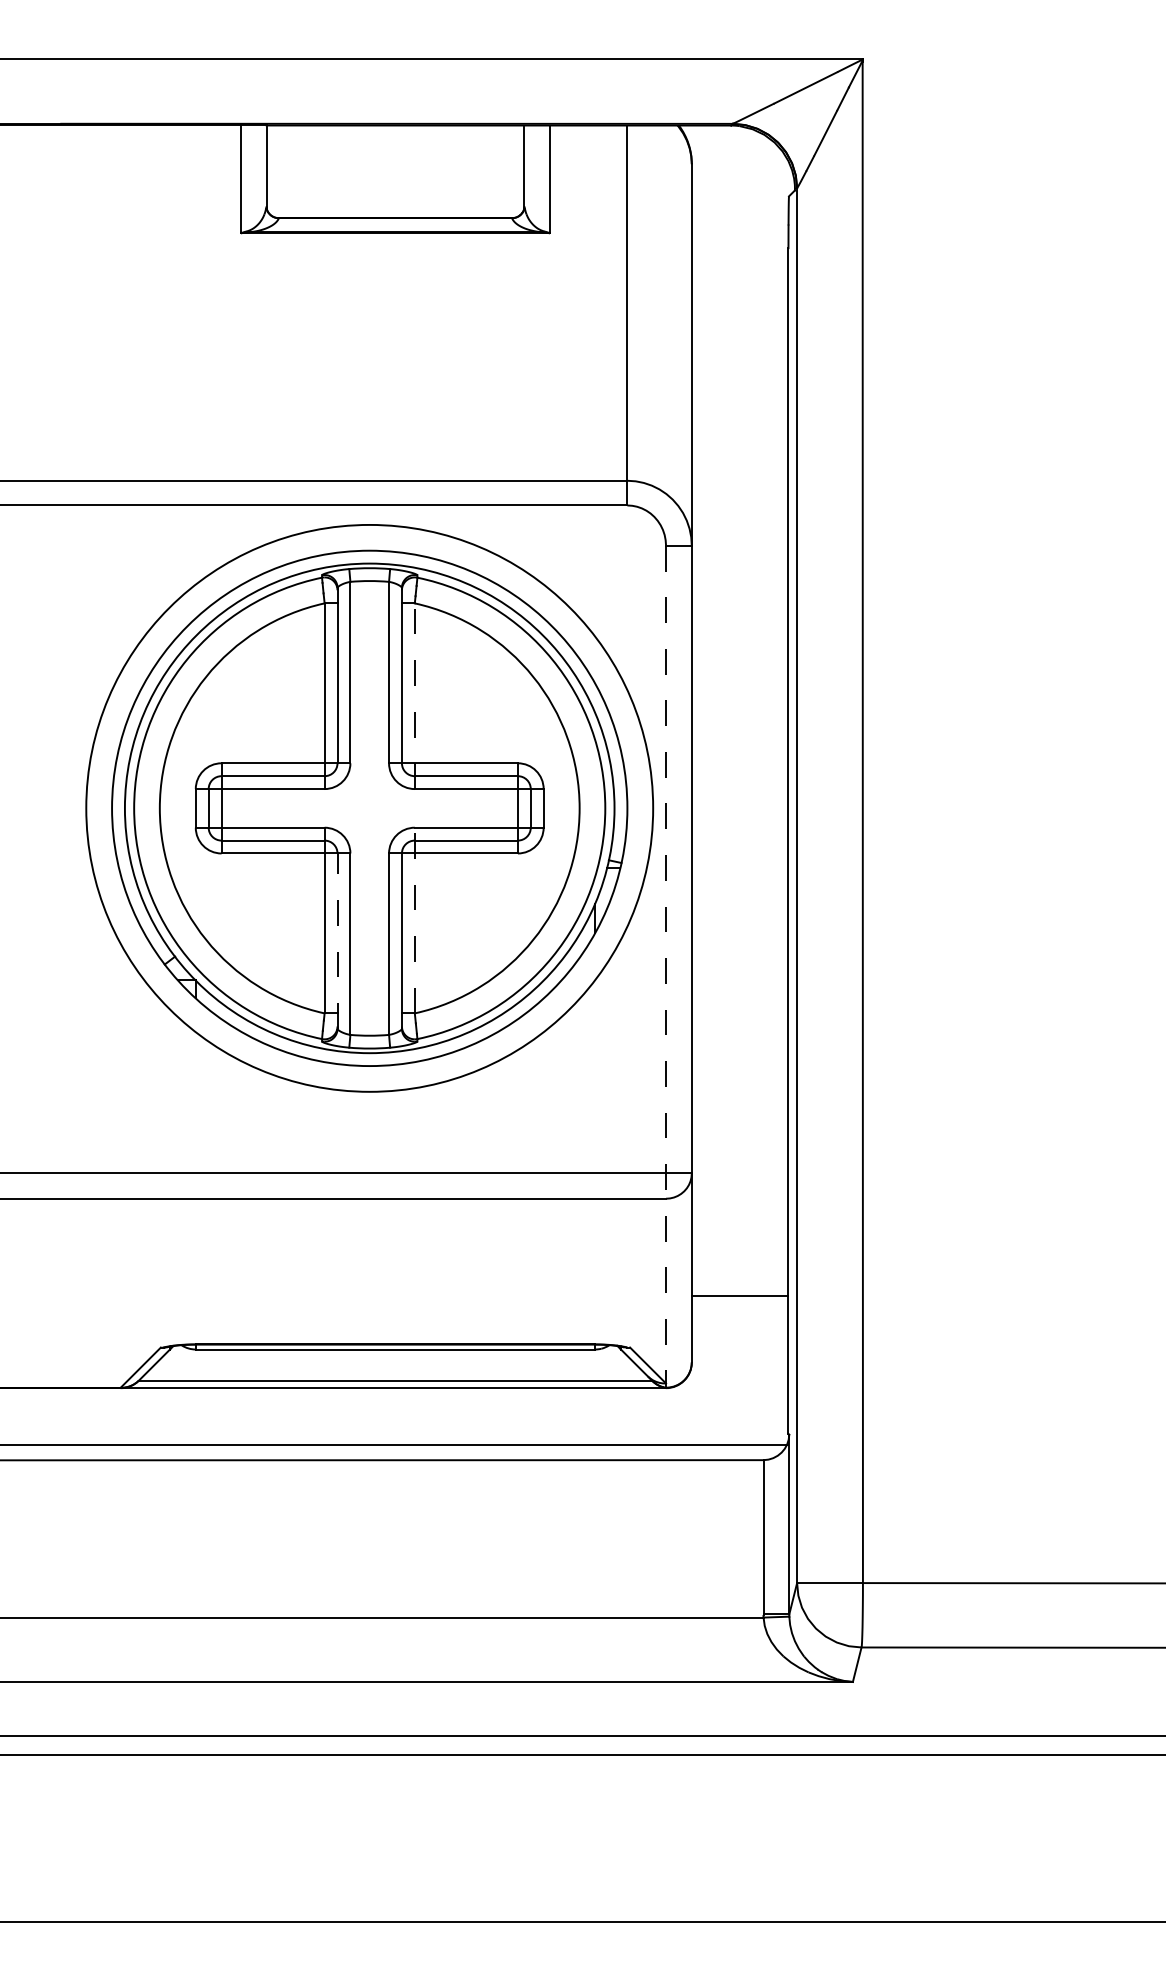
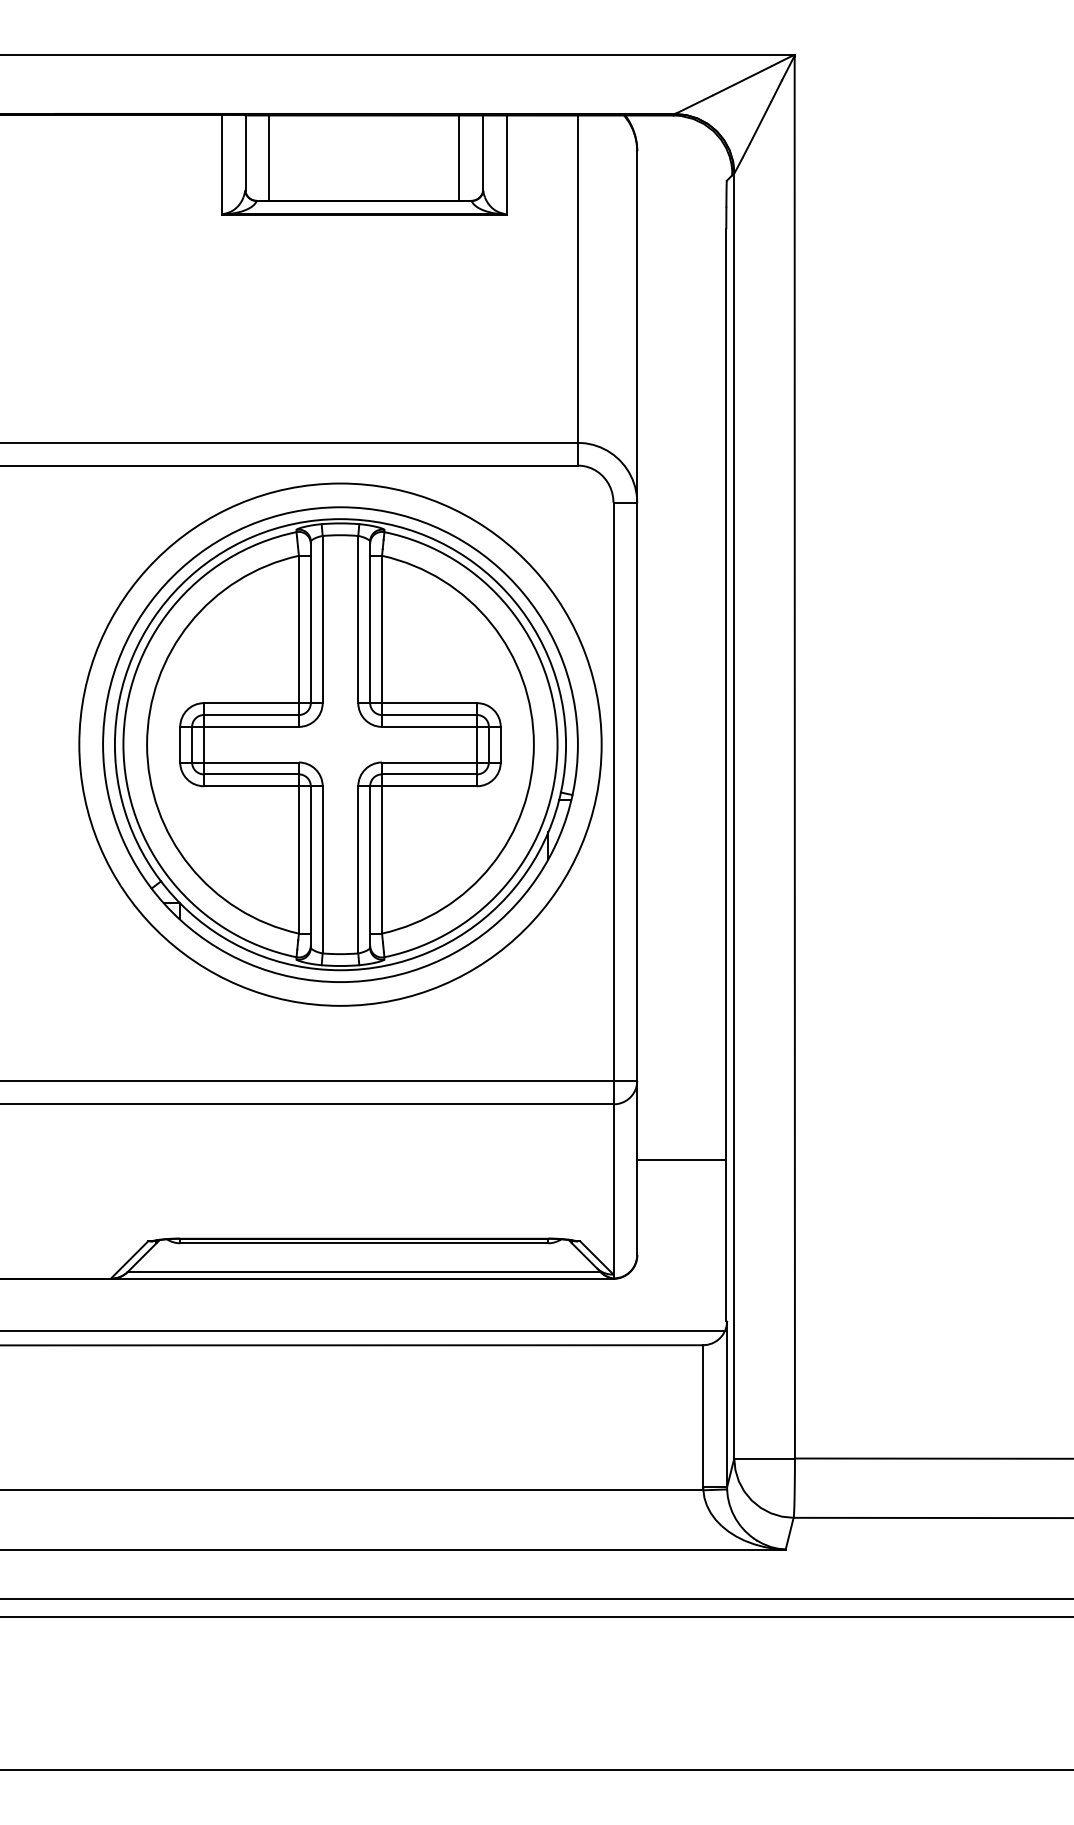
line: (292, 171) -> (269, 157), added
line: (498, 171) -> (459, 157), added
line: (414, 696) -> (381, 641), dashed -> solid
line: (414, 920) -> (381, 848), dashed -> solid
line: (337, 941) -> (310, 867), dashed -> solid
line: (666, 964) -> (613, 888), dashed -> solid
line: (739, 1296) -> (681, 1160), moved

